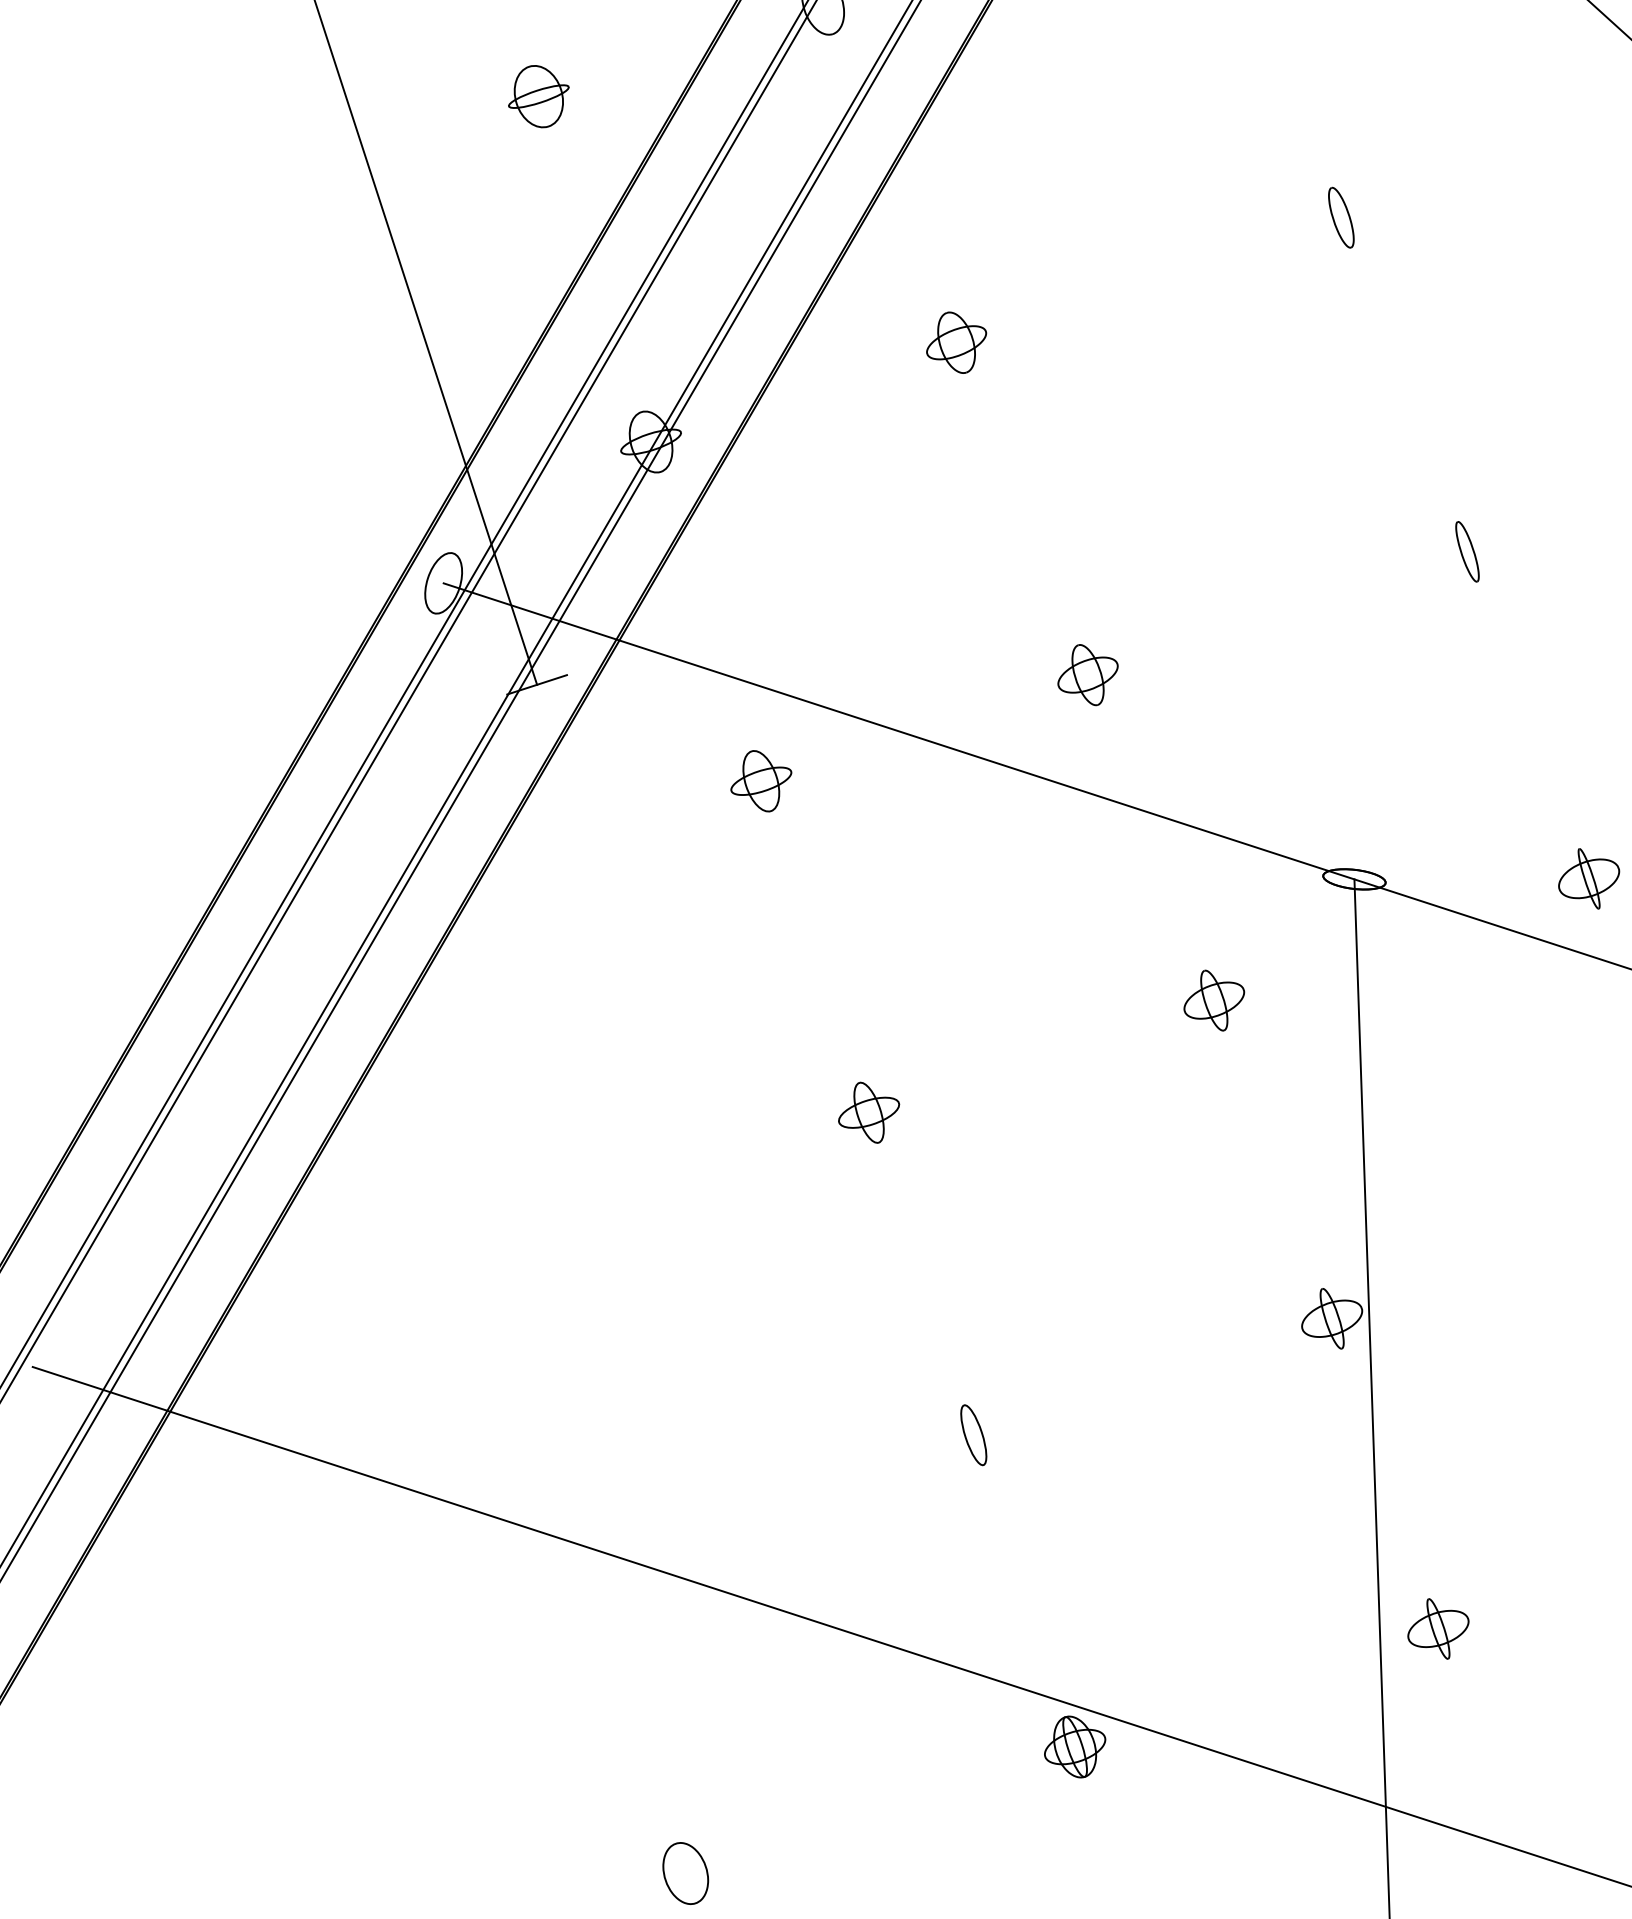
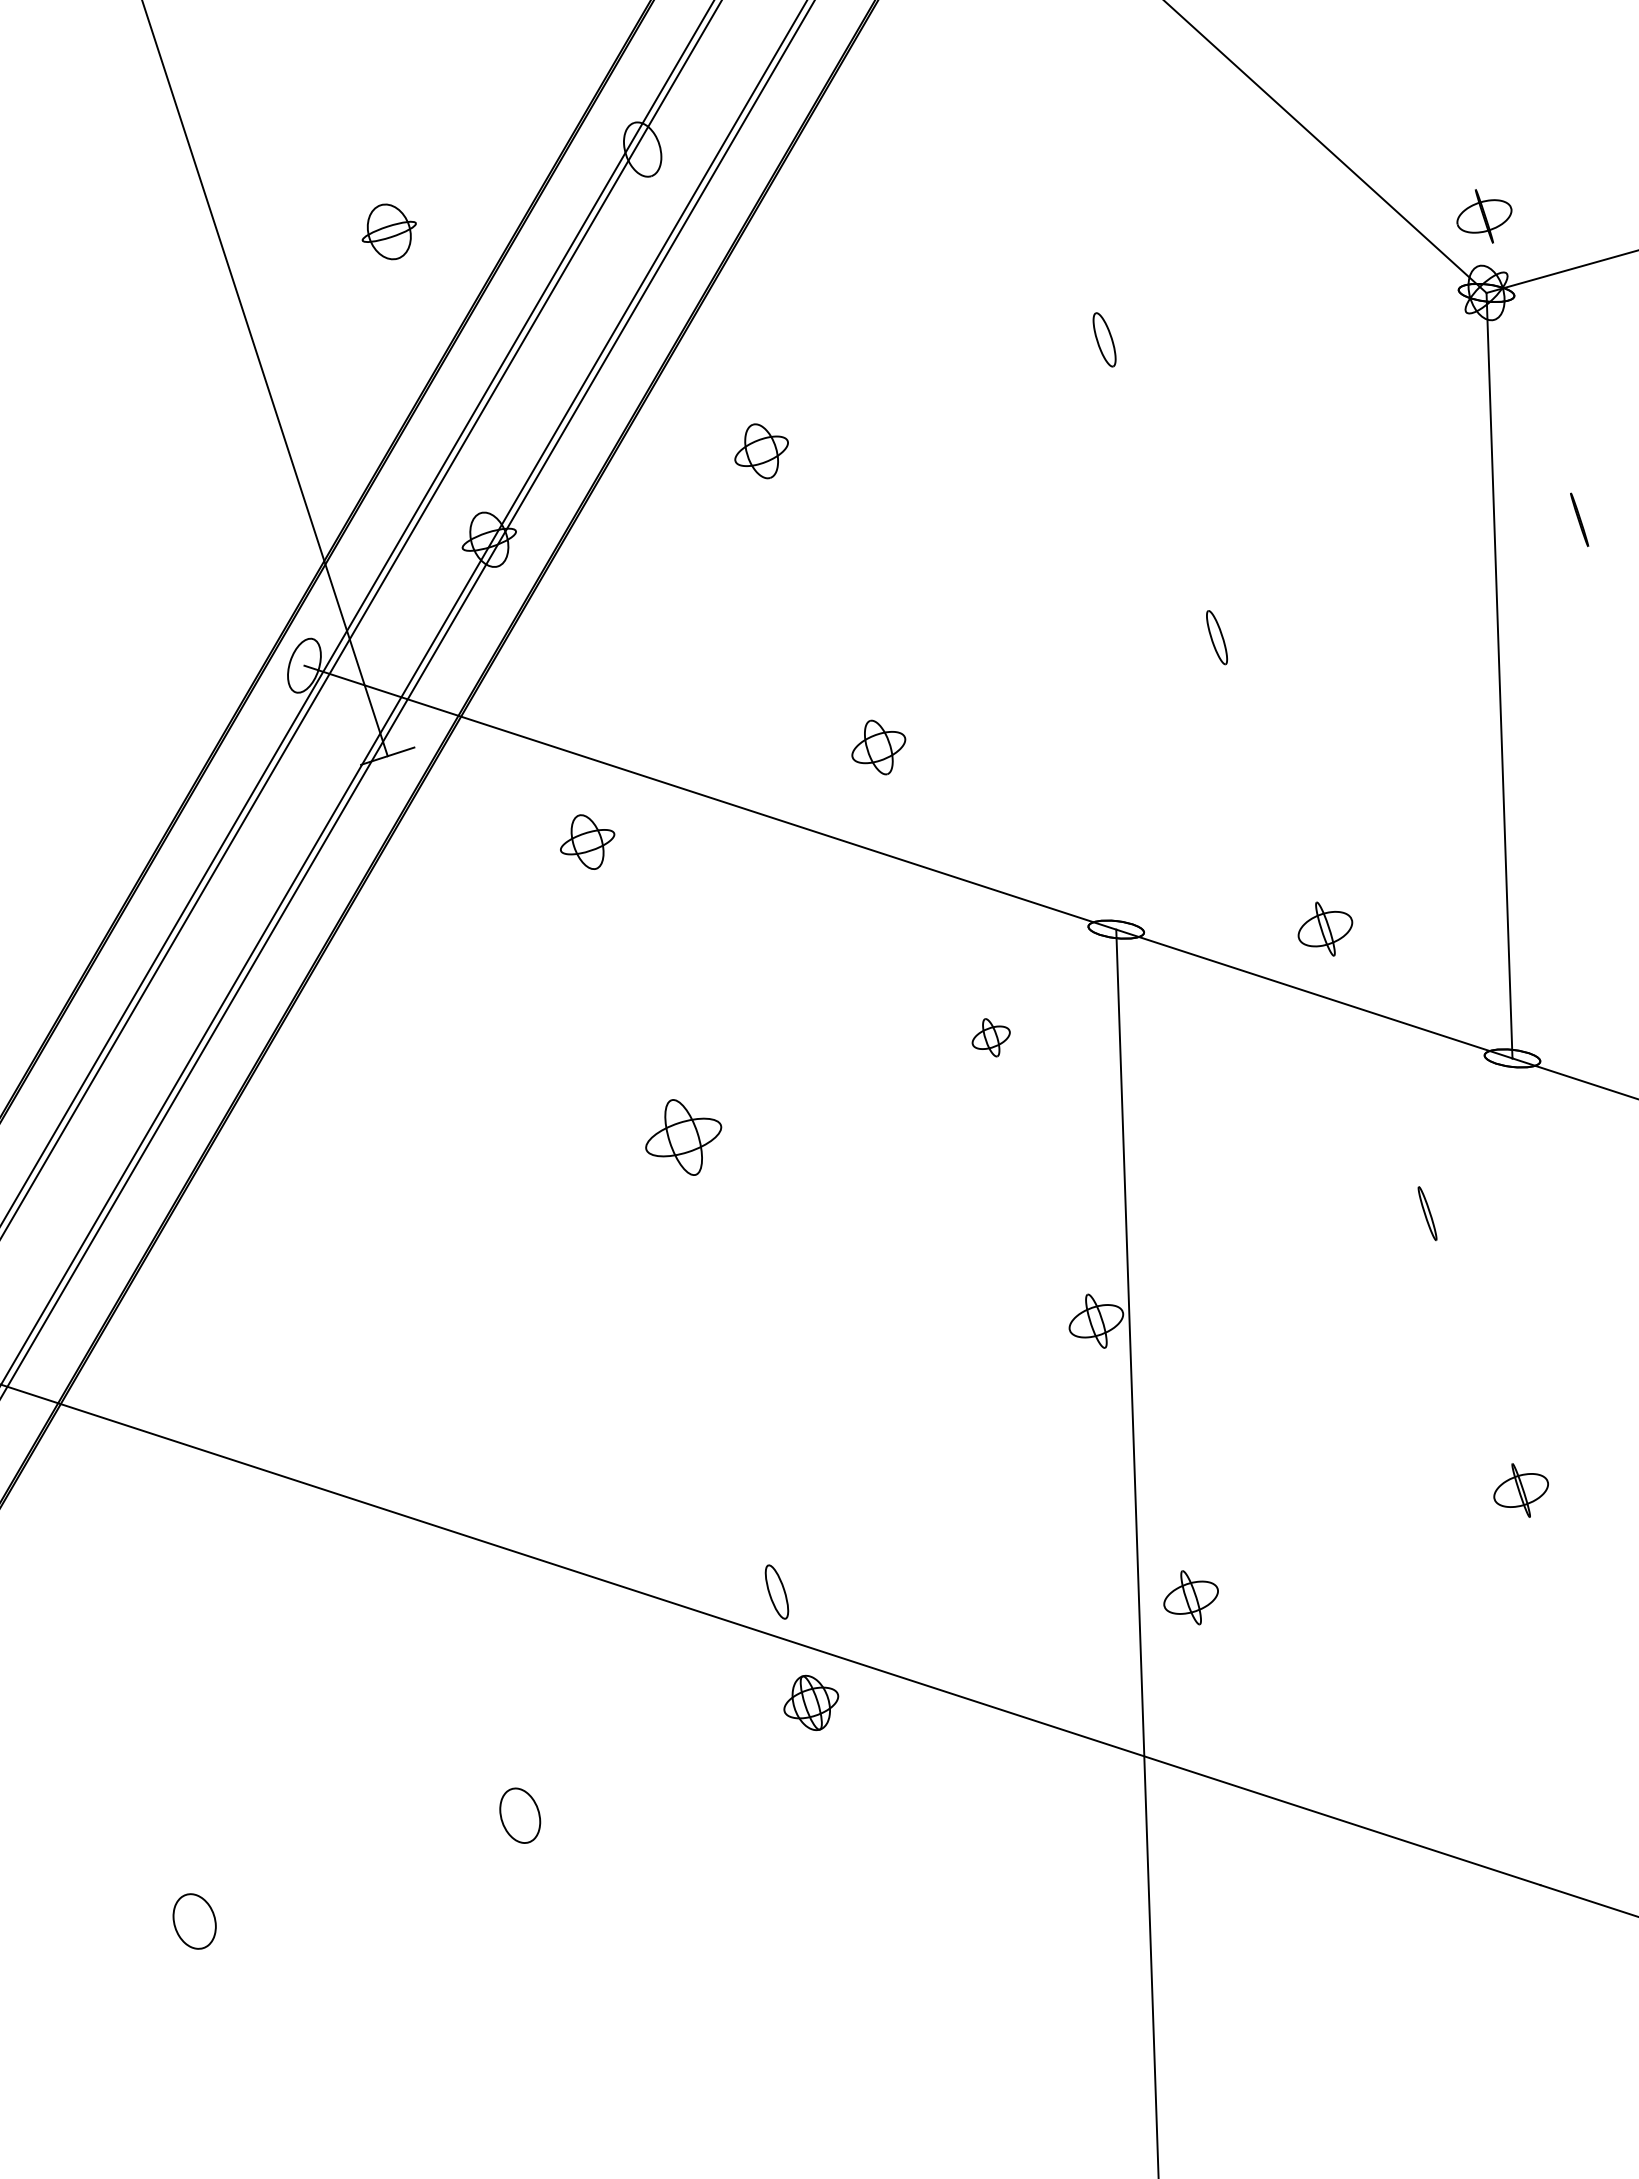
part: (1213, 1000) -> (990, 1037), size x0.7
part: (868, 1112) -> (683, 1137), size x1.4
part: (973, 1434) -> (776, 1591), moved
part: (1075, 1746) -> (811, 1702), moved

